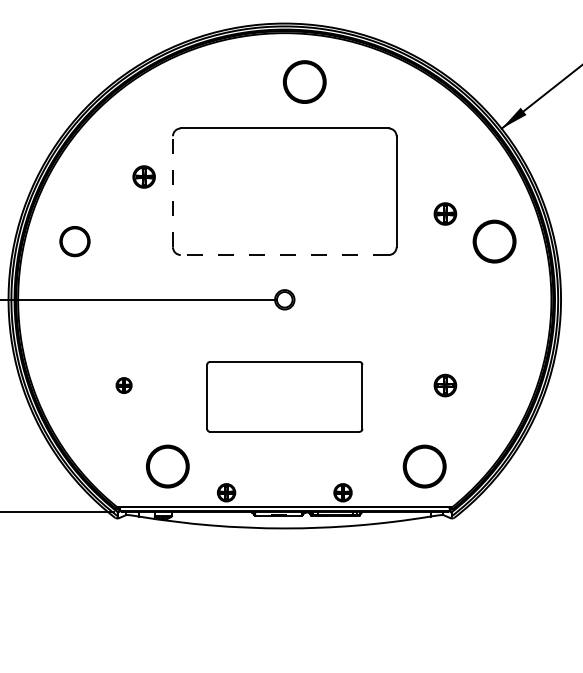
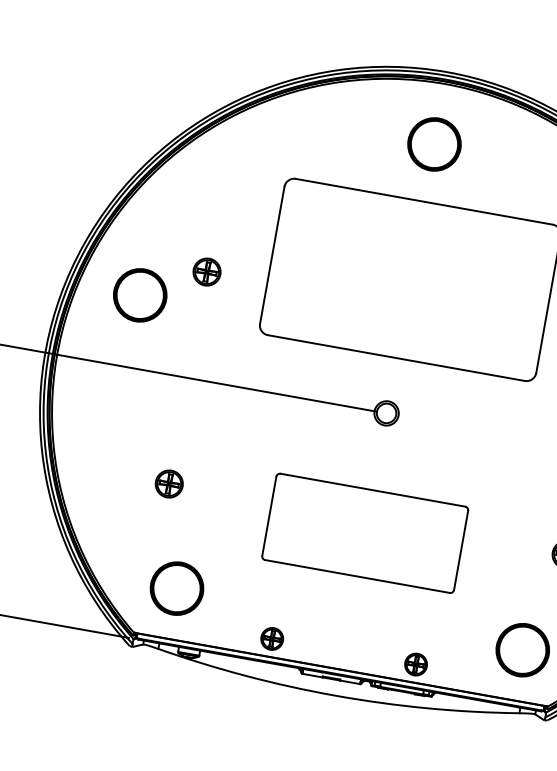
part: (304, 81) -> (434, 143), moved
part: (143, 176) -> (206, 271), moved
line: (172, 191) -> (271, 254), dashed -> solid
part: (74, 241) -> (139, 295), size x1.43
line: (284, 255) -> (395, 358), dashed -> solid
part: (123, 385) -> (168, 483), size x1.43
part: (167, 466) -> (176, 588), moved

